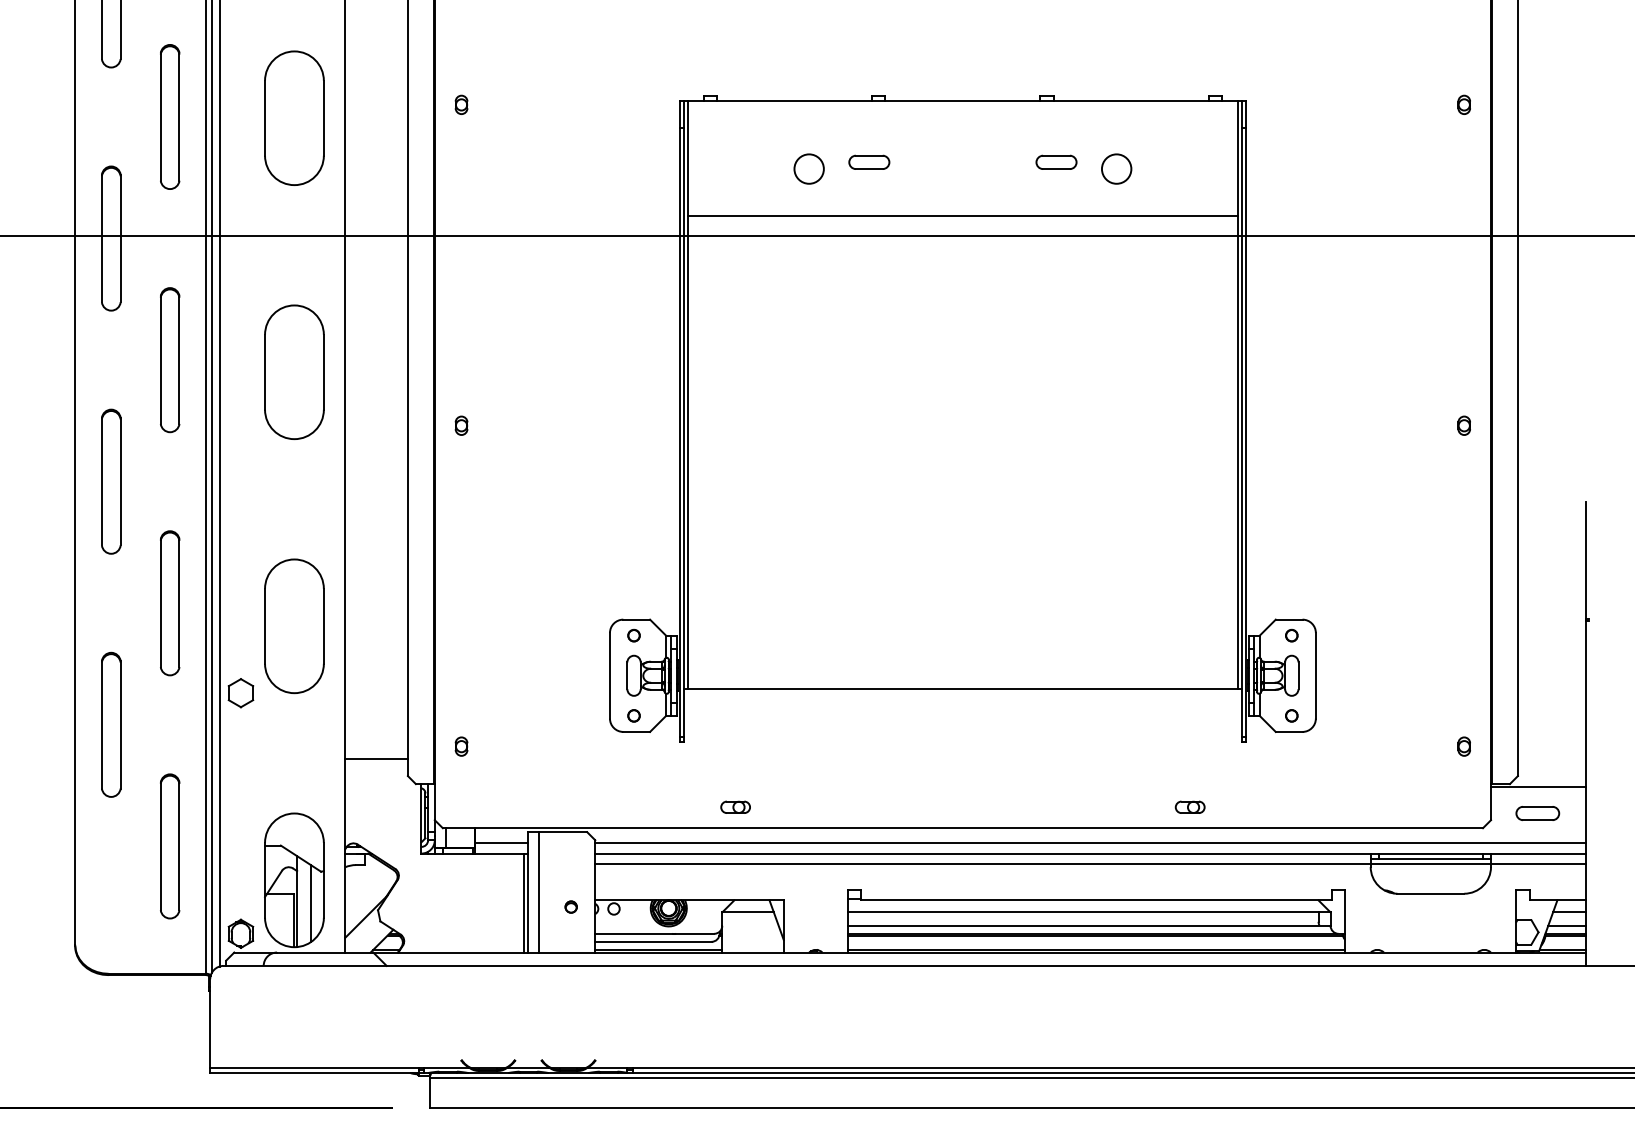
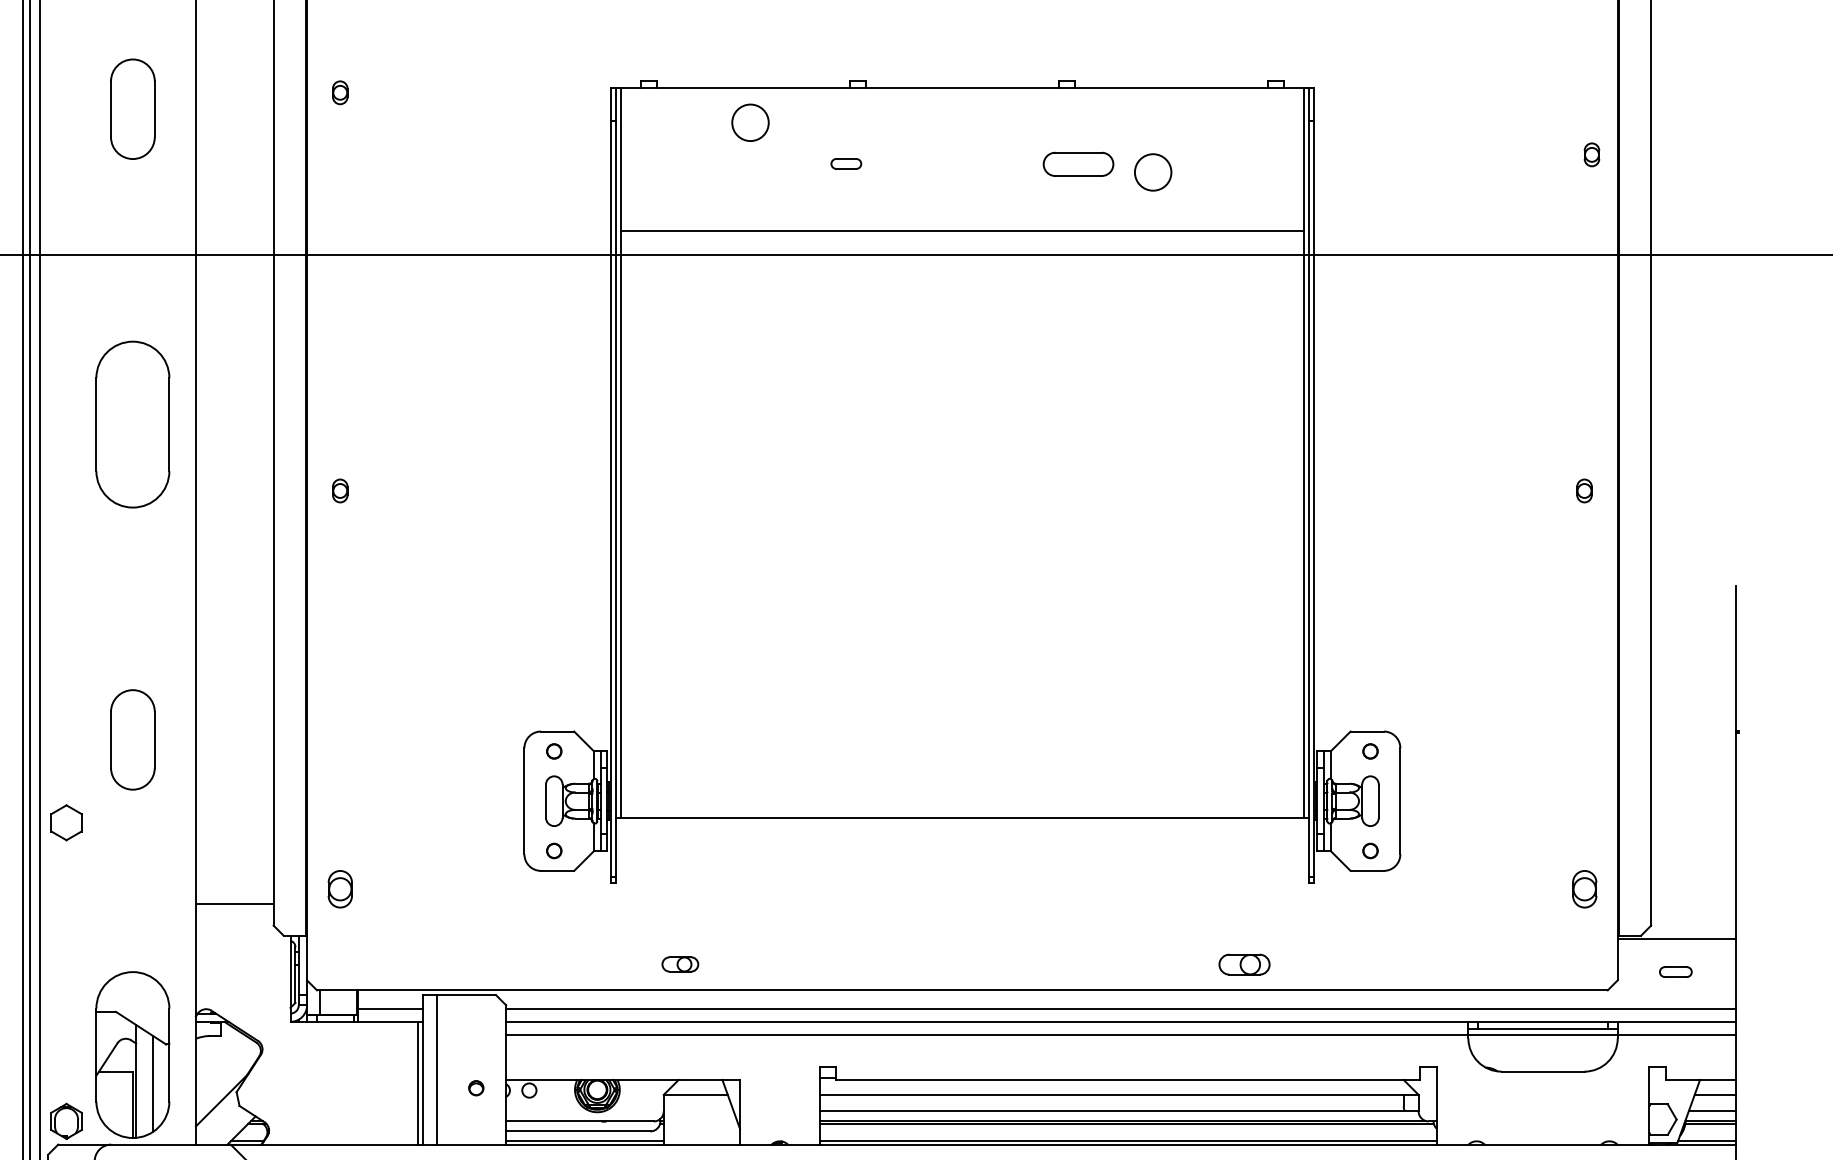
part: (1463, 104) -> (1591, 154), moved
part: (294, 117) -> (132, 108), size x0.6
part: (869, 161) -> (846, 163), size x0.6
part: (1056, 161) -> (1078, 163), size x1.4
circle: (808, 168) -> (749, 122), moved
part: (294, 626) -> (132, 740), size x0.6
part: (461, 746) -> (340, 888), size x1.6
part: (1463, 746) -> (1583, 888), size x1.6
part: (1189, 806) -> (1243, 963), size x1.4
part: (1537, 813) -> (1675, 972), size x0.6

